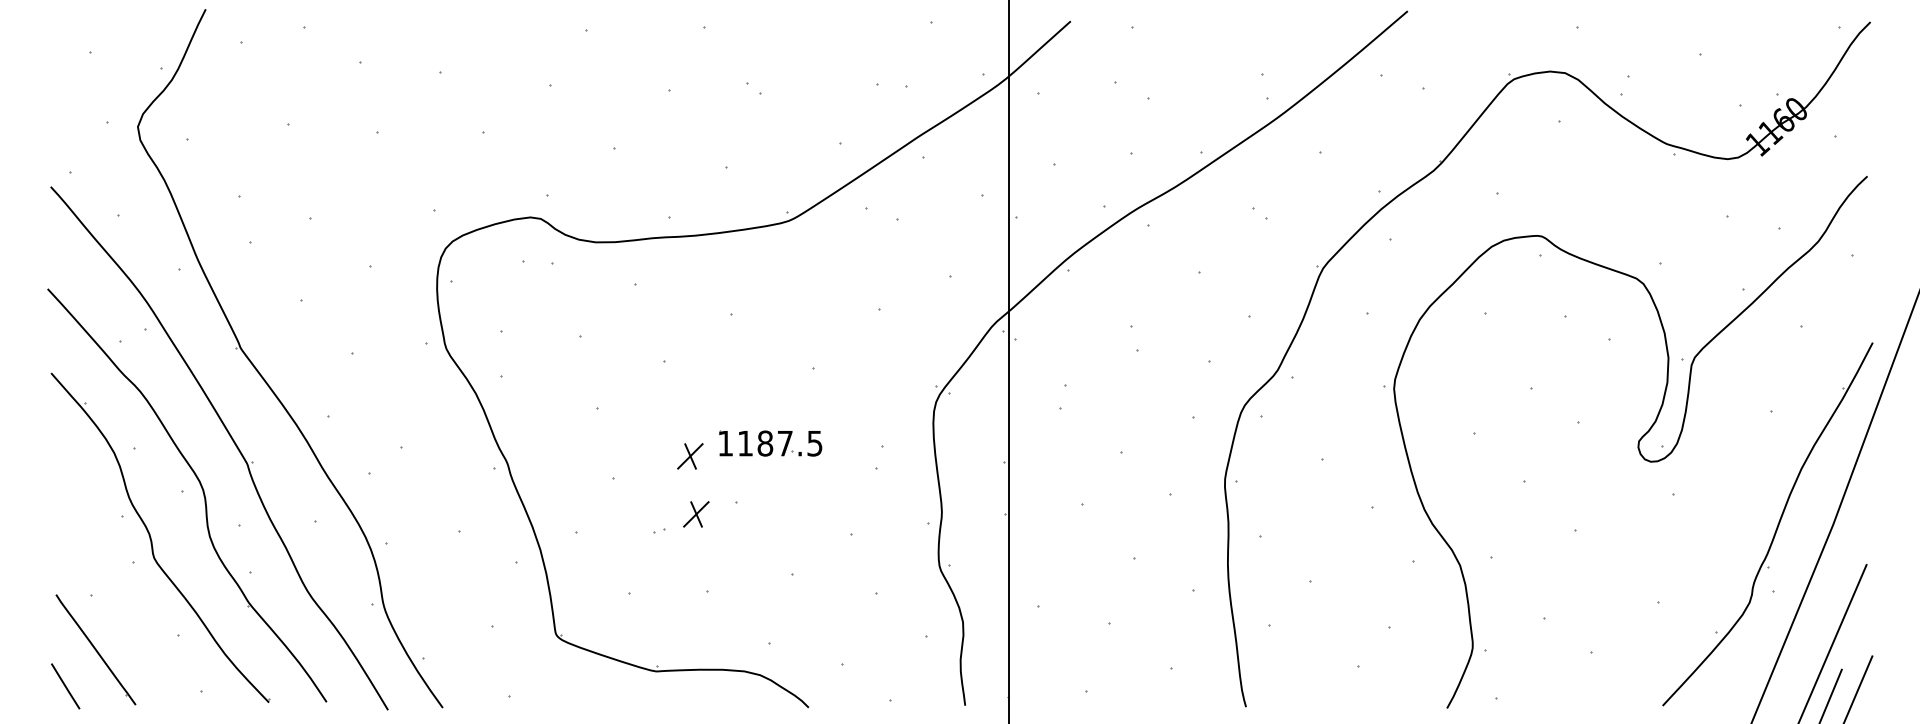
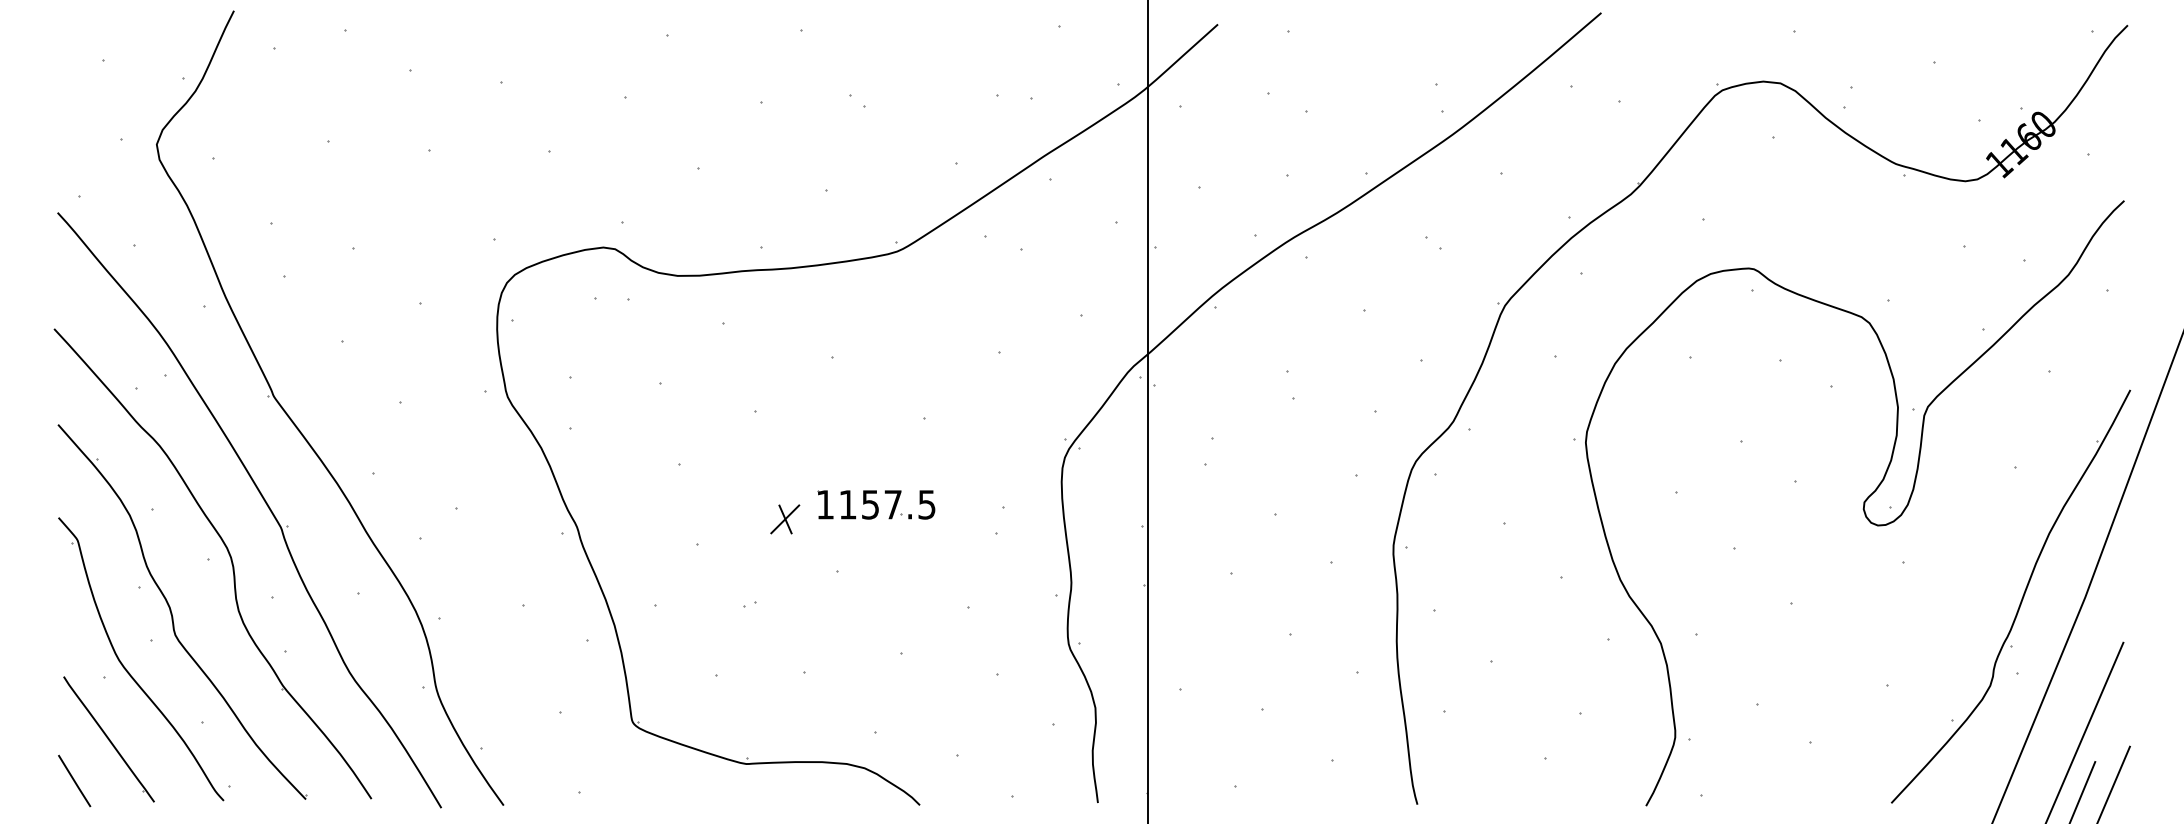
text: (765, 443) -> (870, 504), 1187.5 -> 1157.5
part: (696, 514) -> (792, 585), removed
part: (111, 587) -> (126, 668), added

